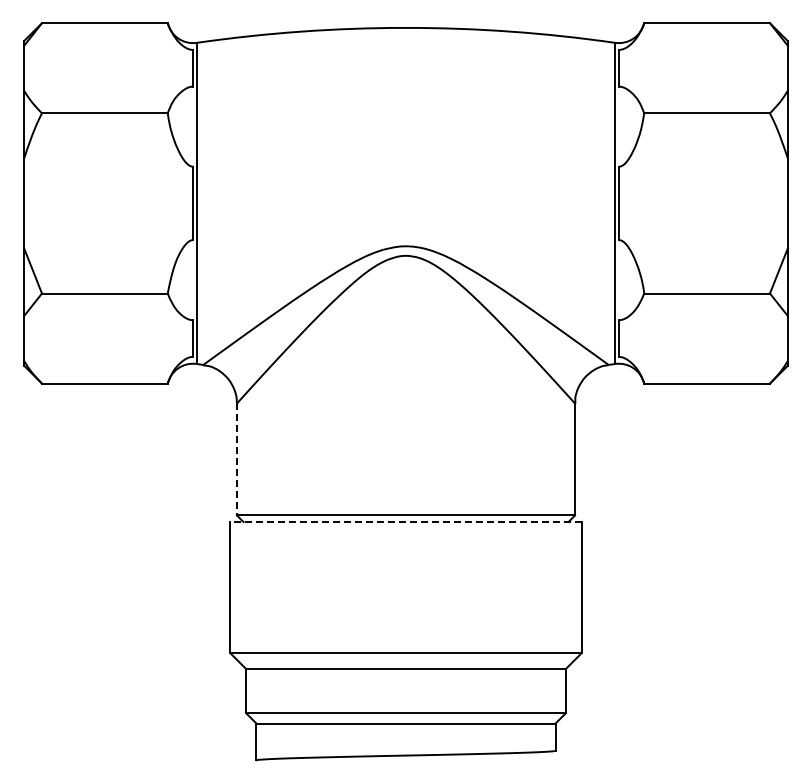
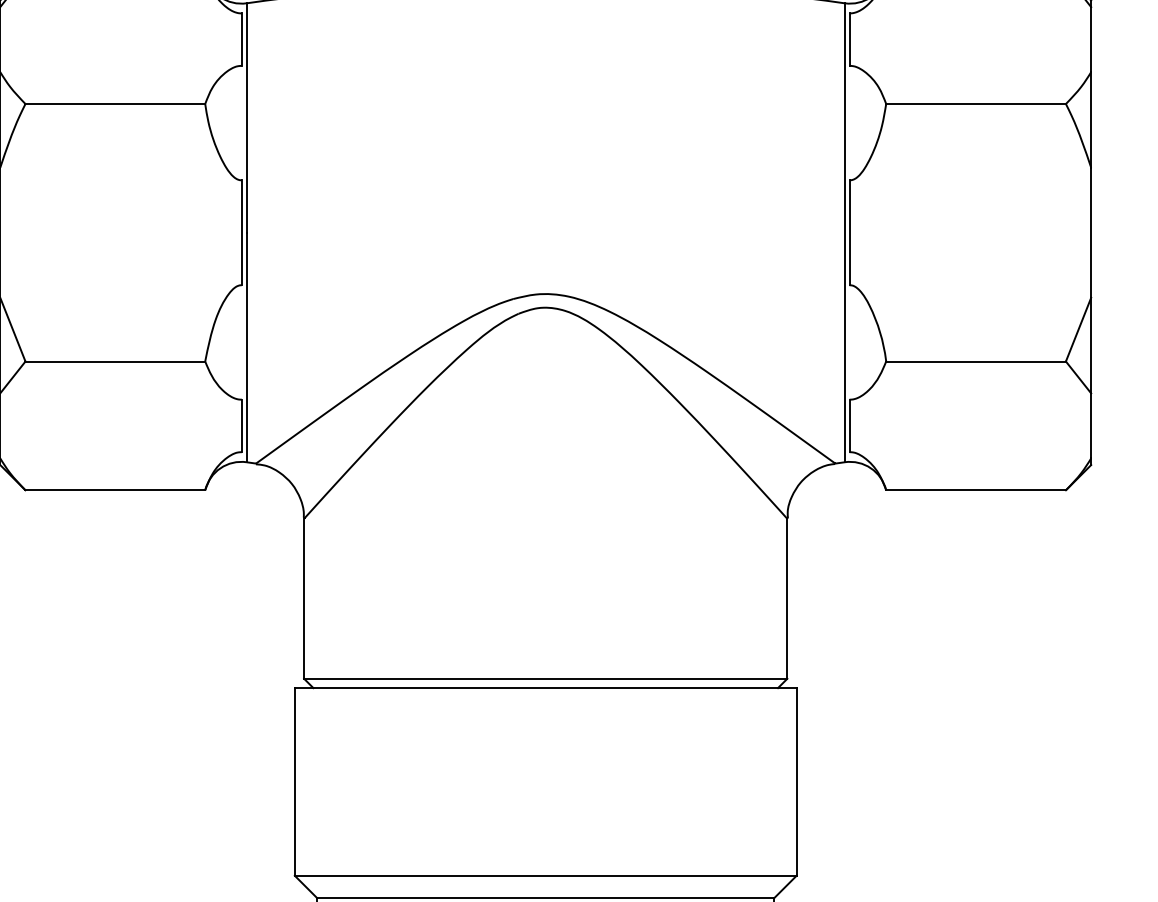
line: (236, 459) -> (303, 598), dashed -> solid
line: (406, 522) -> (546, 688), dashed -> solid

